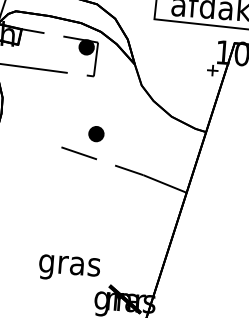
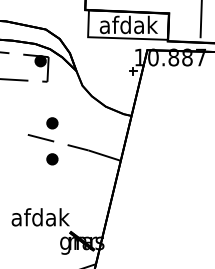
part: (92, 183) -> (52, 159), added
text: (70, 265) -> (40, 219), gras -> afdak

